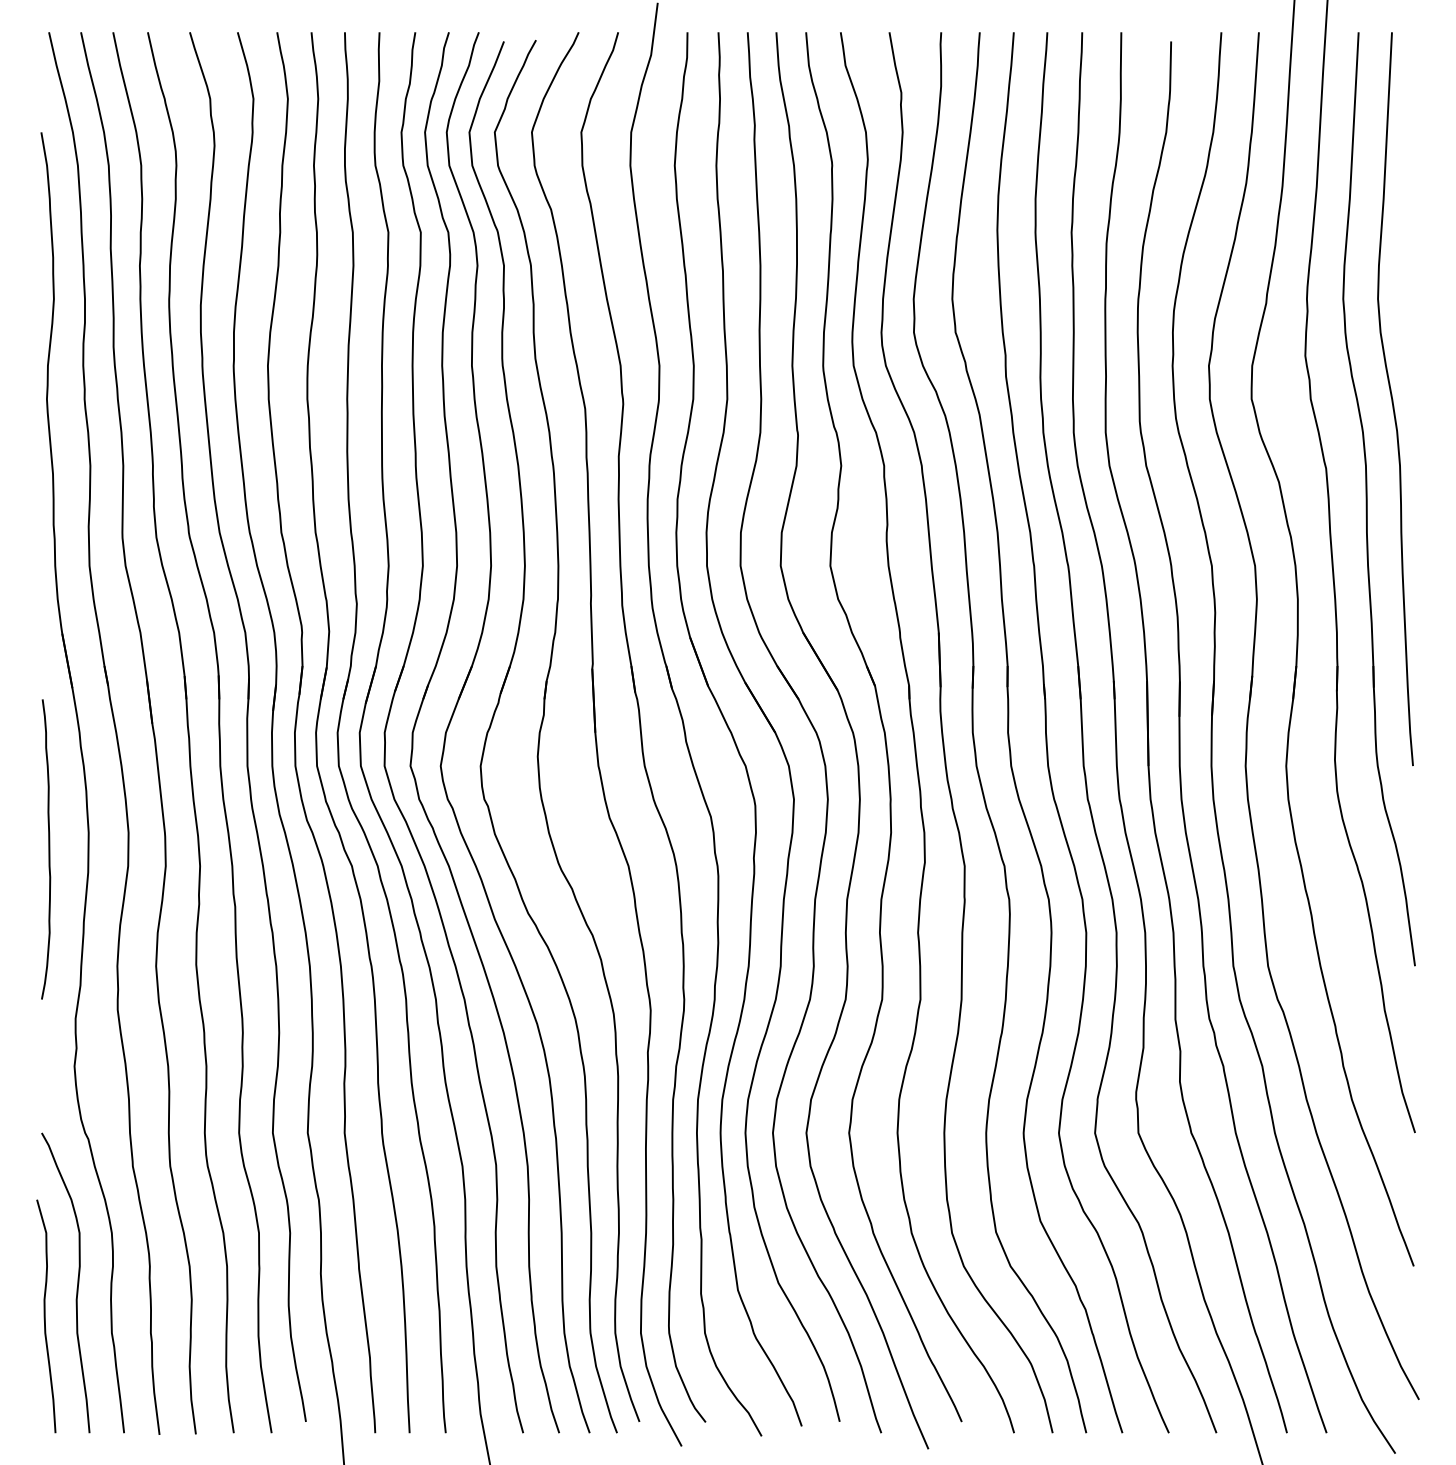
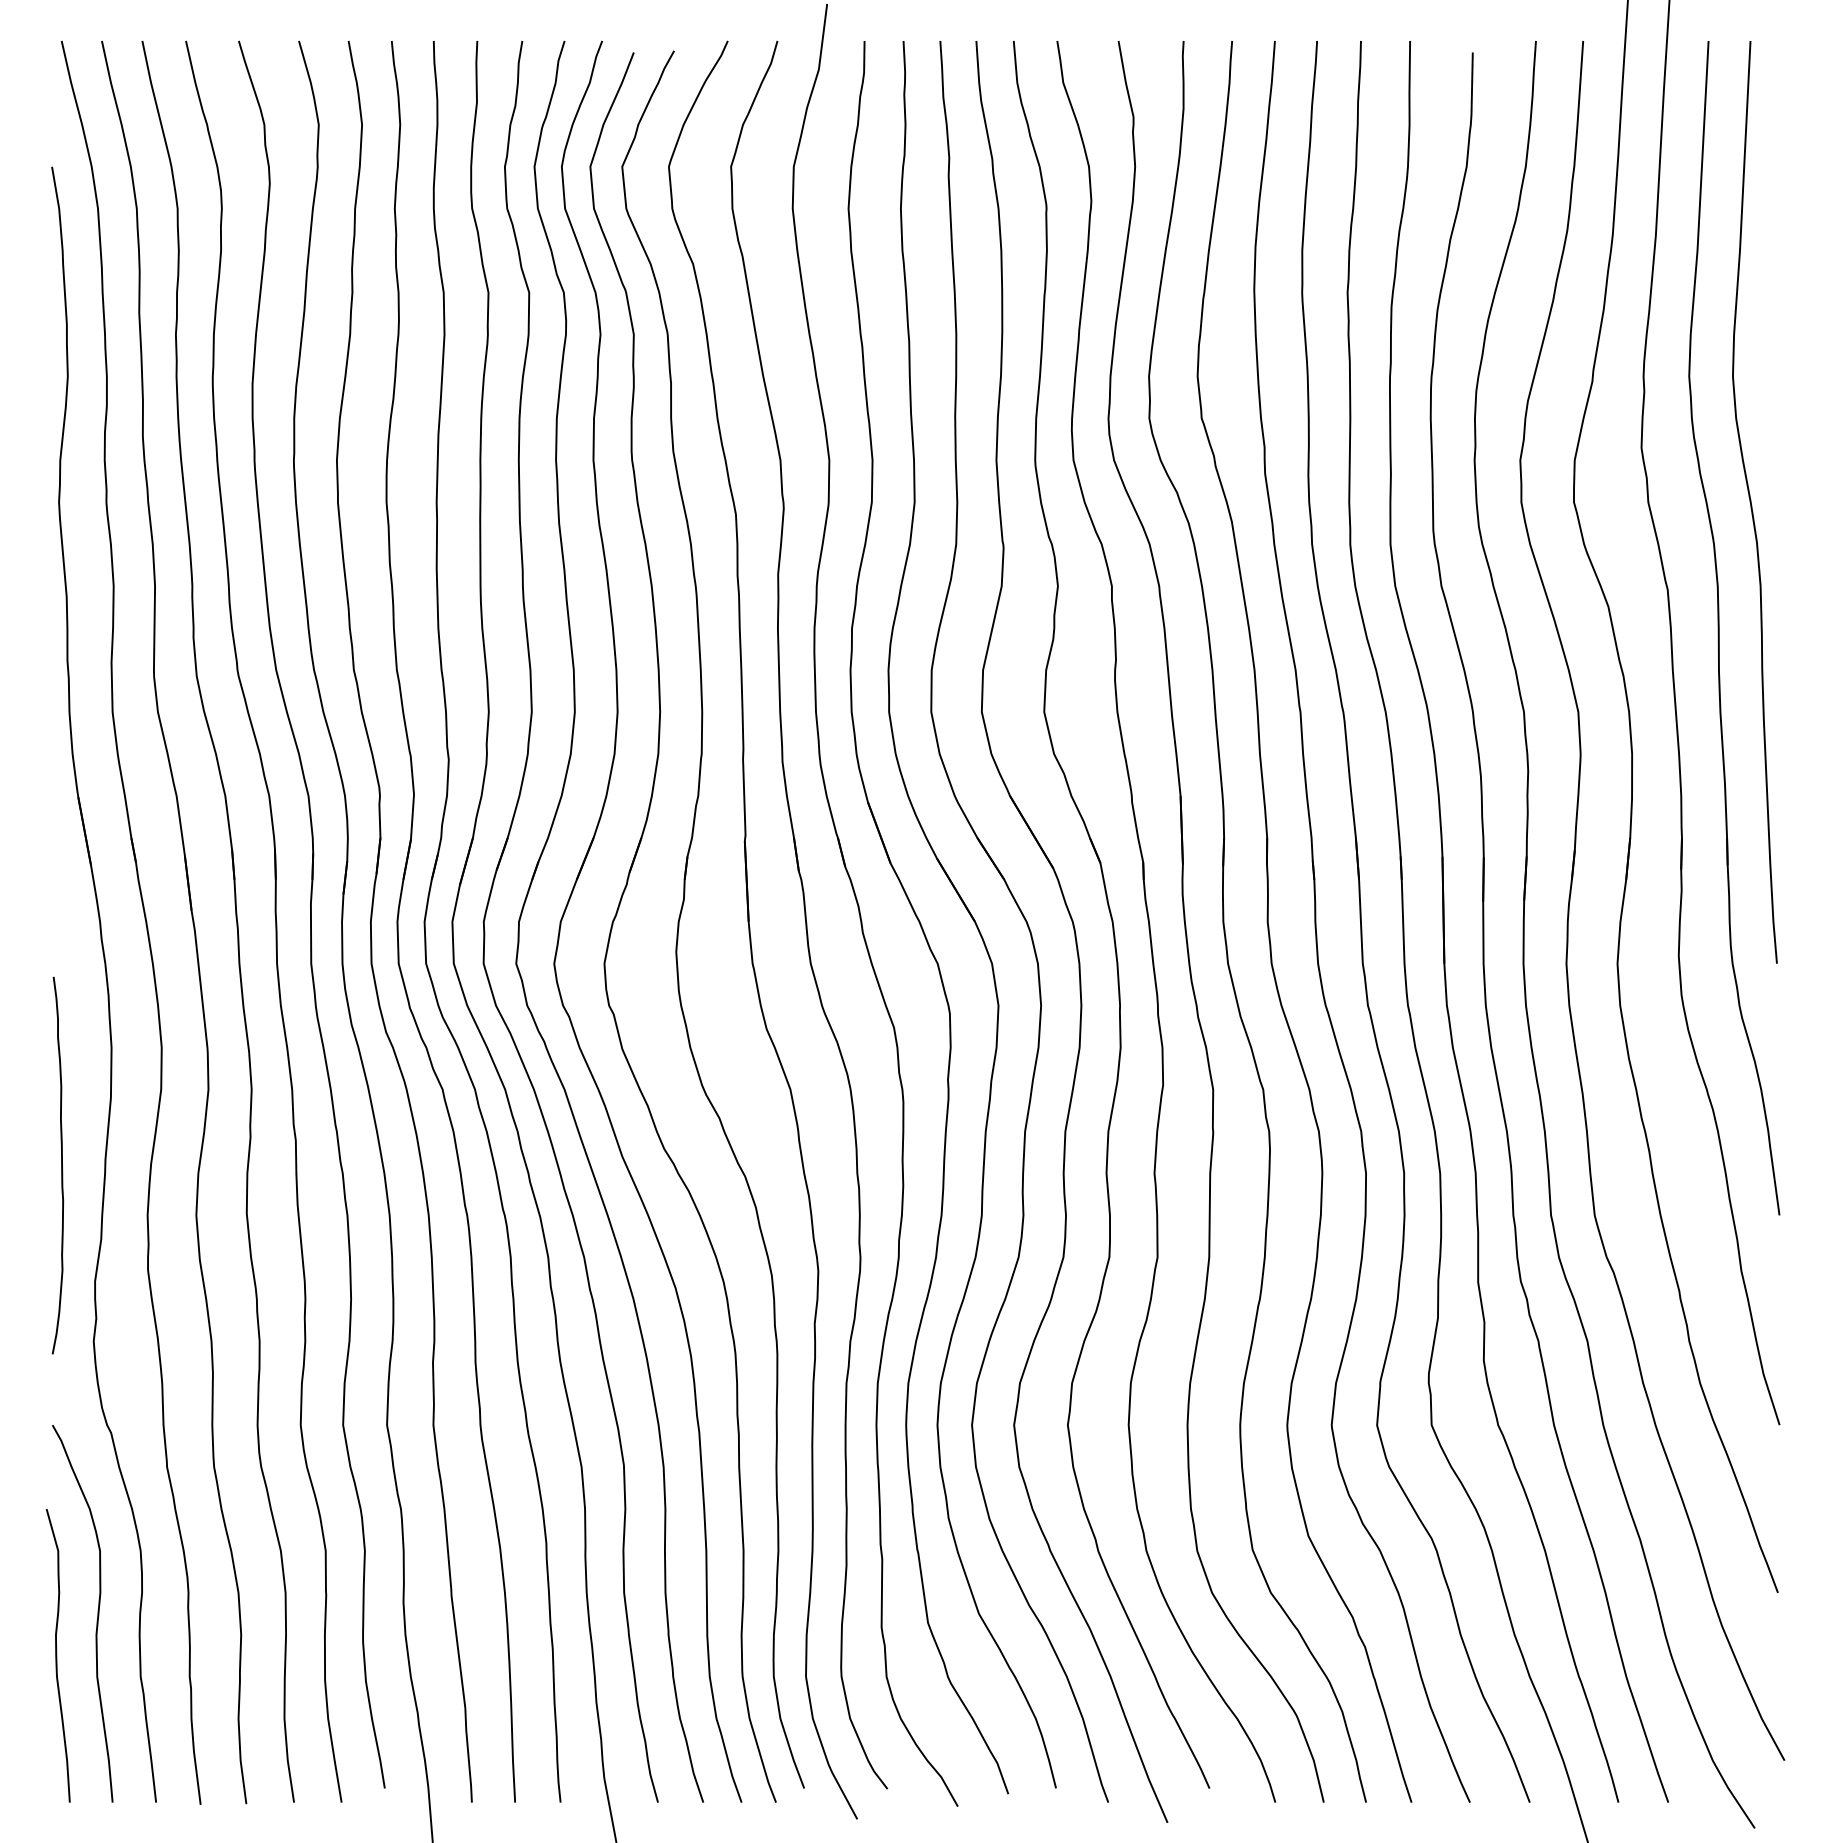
curve: (48, 849) -> (61, 1165), moved

